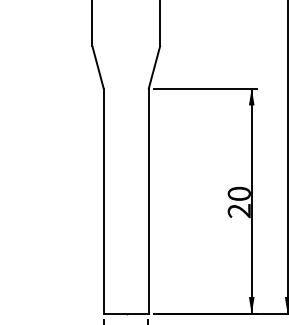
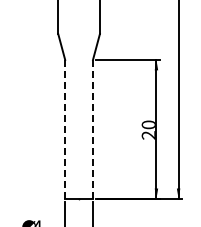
line: (104, 199) -> (65, 128), solid -> dashed
line: (148, 199) -> (92, 128), solid -> dashed

